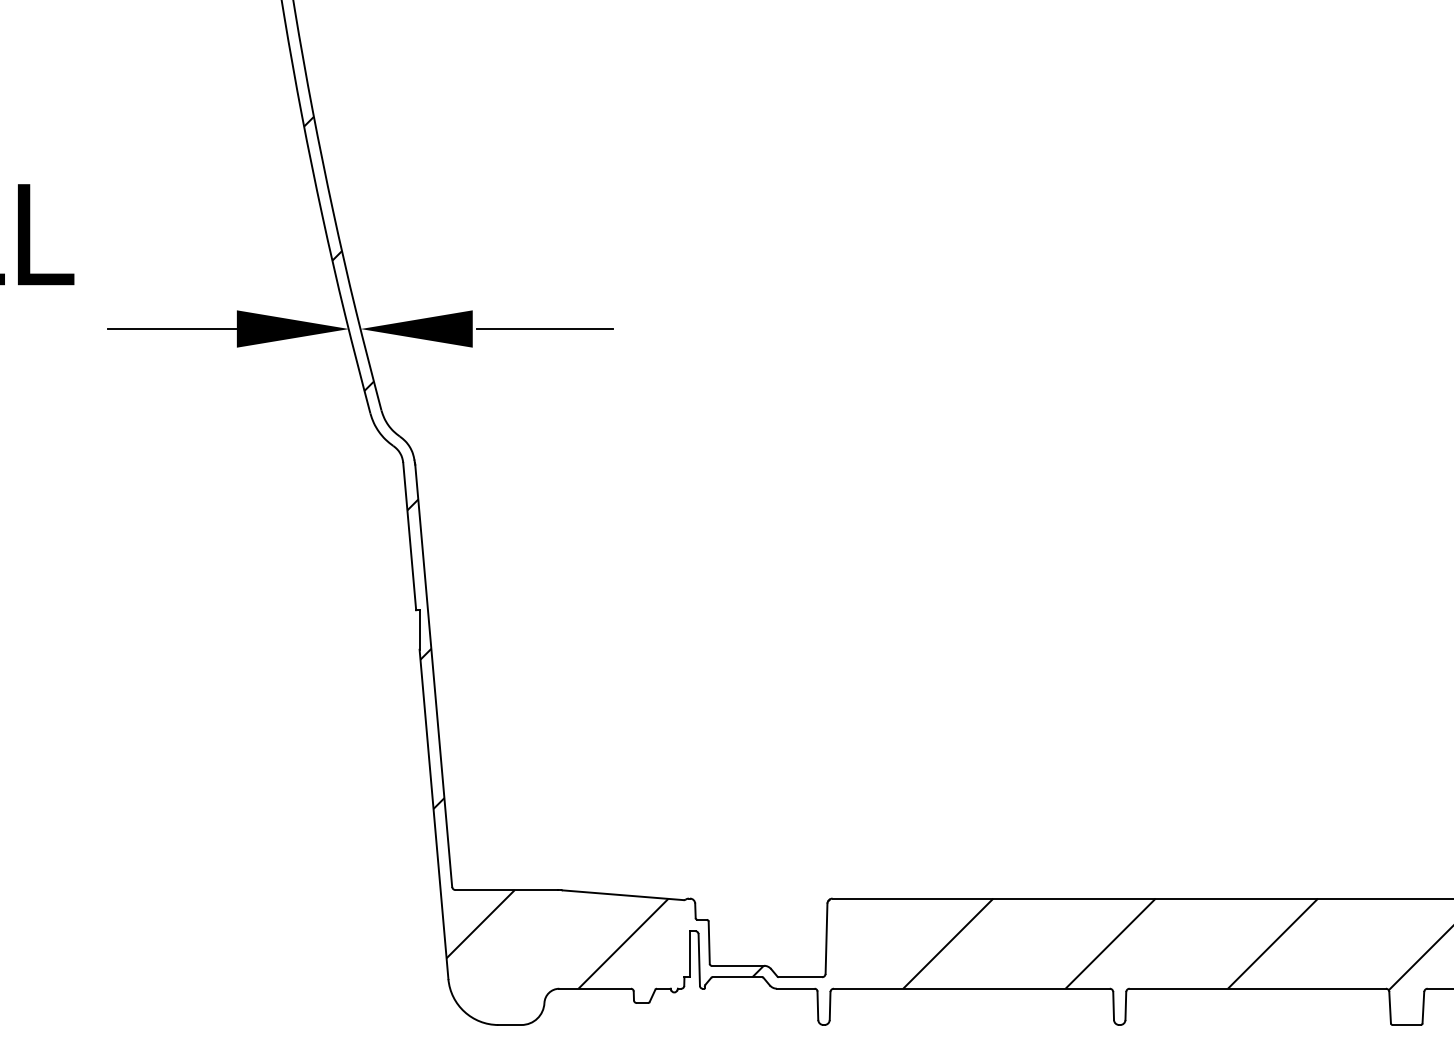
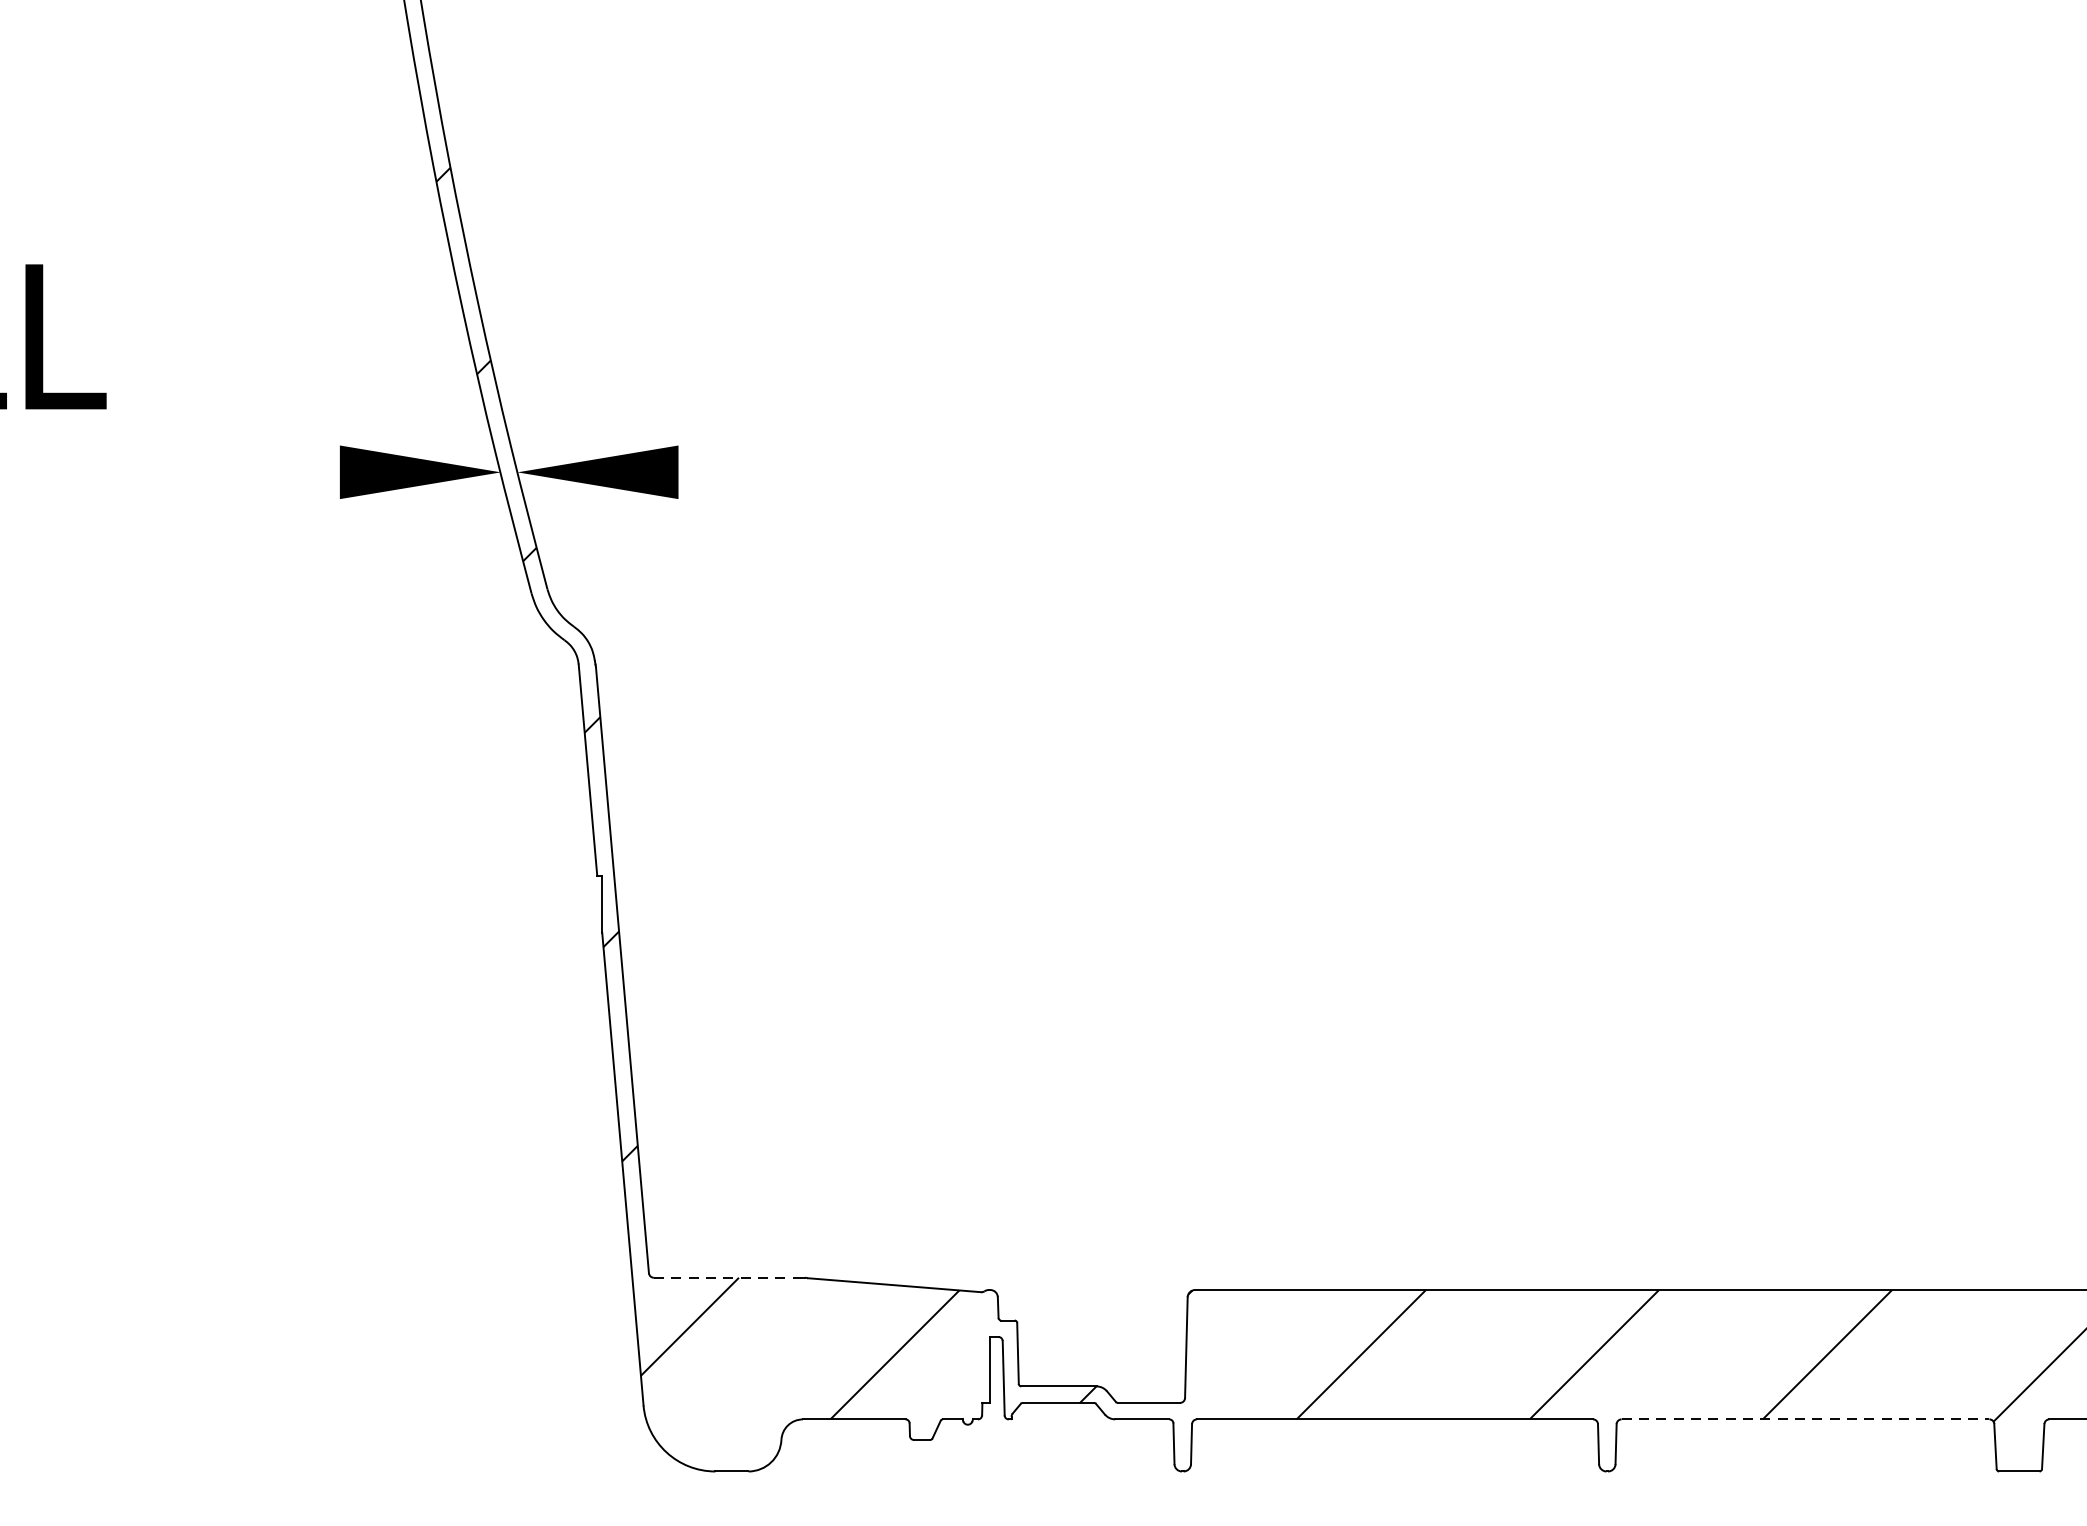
line: (171, 329) -> (246, 473), removed
line: (544, 329) -> (781, 473), removed
line: (507, 890) -> (728, 1278), solid -> dashed
line: (1258, 988) -> (1806, 1419), solid -> dashed

